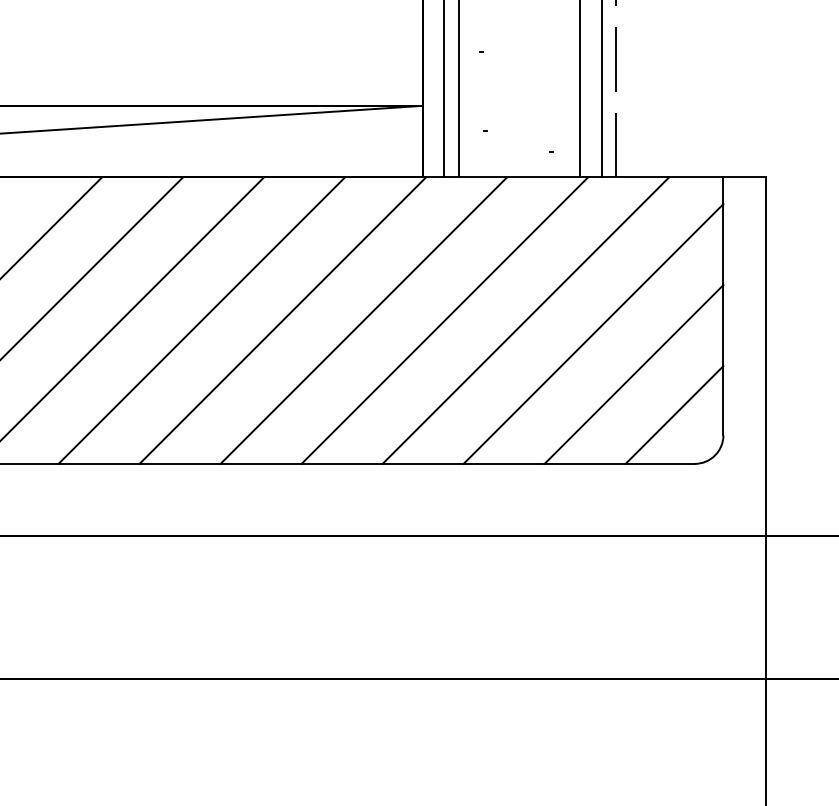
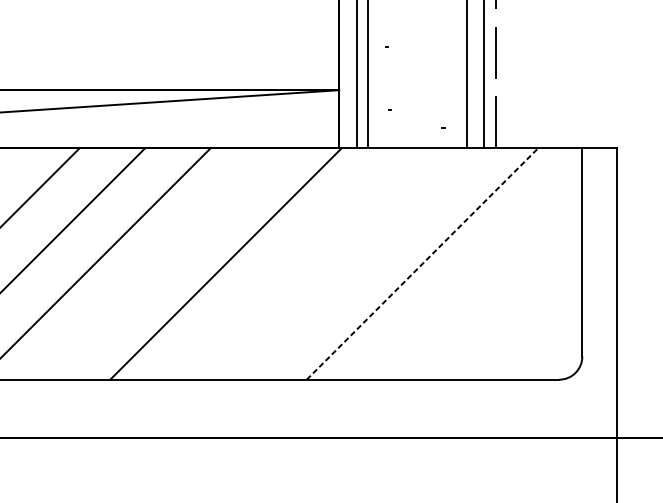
line: (201, 320) -> (160, 263), removed
line: (363, 320) -> (291, 263), removed
line: (444, 320) -> (356, 263), removed
line: (525, 320) -> (422, 263), solid -> dashed
line: (593, 333) -> (477, 274), removed
line: (633, 374) -> (509, 307), removed
line: (674, 414) -> (542, 339), removed

